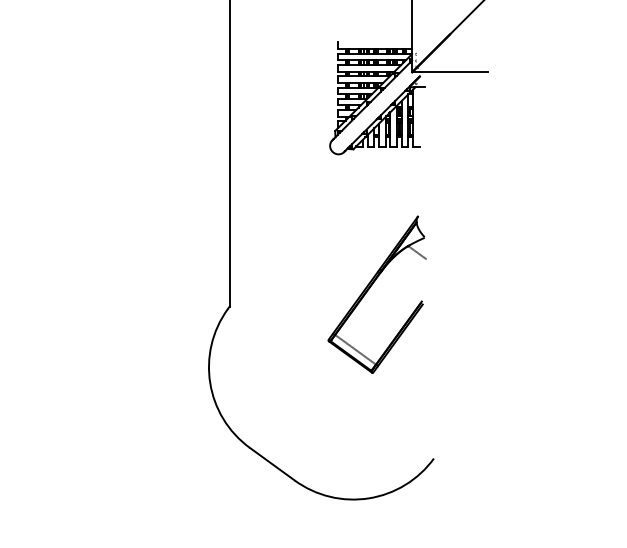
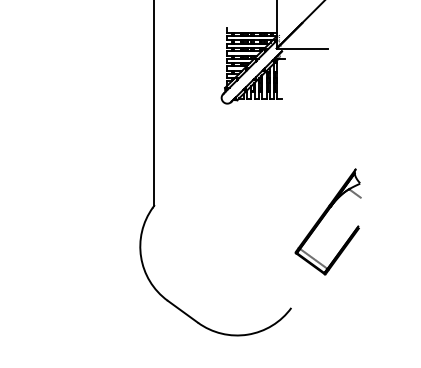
part: (376, 294) -> (327, 221), moved

